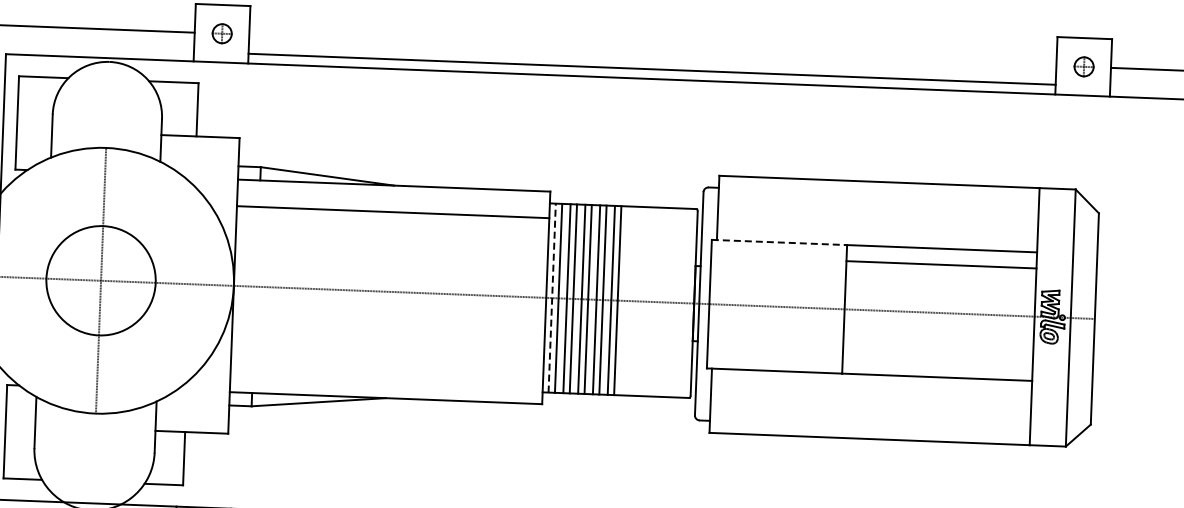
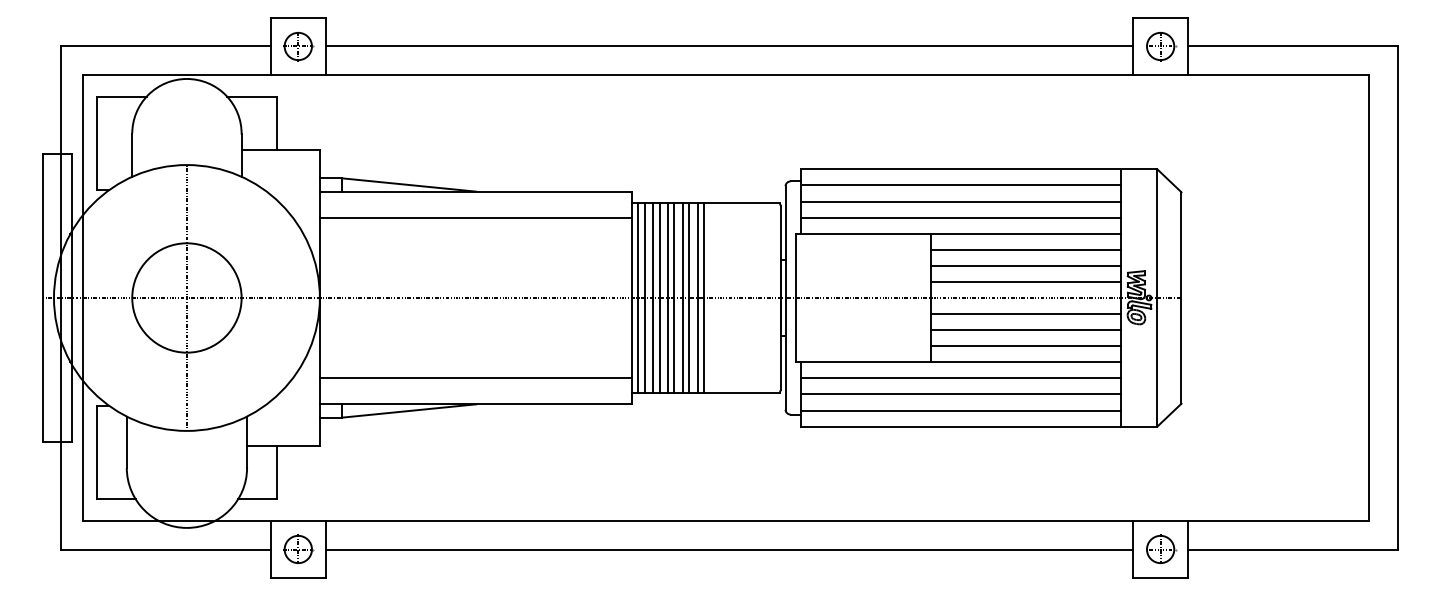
part: (222, 33) -> (298, 46), size x1.43
part: (1084, 66) -> (1161, 46), size x1.43
line: (652, 69) -> (729, 46), moved
line: (878, 198) -> (960, 185), added
line: (877, 214) -> (960, 201), added
line: (877, 230) -> (960, 217), added
line: (779, 242) -> (863, 233), dashed -> solid
line: (941, 280) -> (1026, 265), added
line: (940, 296) -> (1026, 281), added
line: (552, 298) -> (638, 298), dashed -> solid
line: (939, 329) -> (1026, 314), added
line: (938, 345) -> (1026, 330), added
line: (938, 361) -> (1026, 346), added
line: (386, 371) -> (475, 377), added
line: (870, 390) -> (960, 378), added
line: (870, 406) -> (960, 394), added
line: (869, 422) -> (960, 410), added

